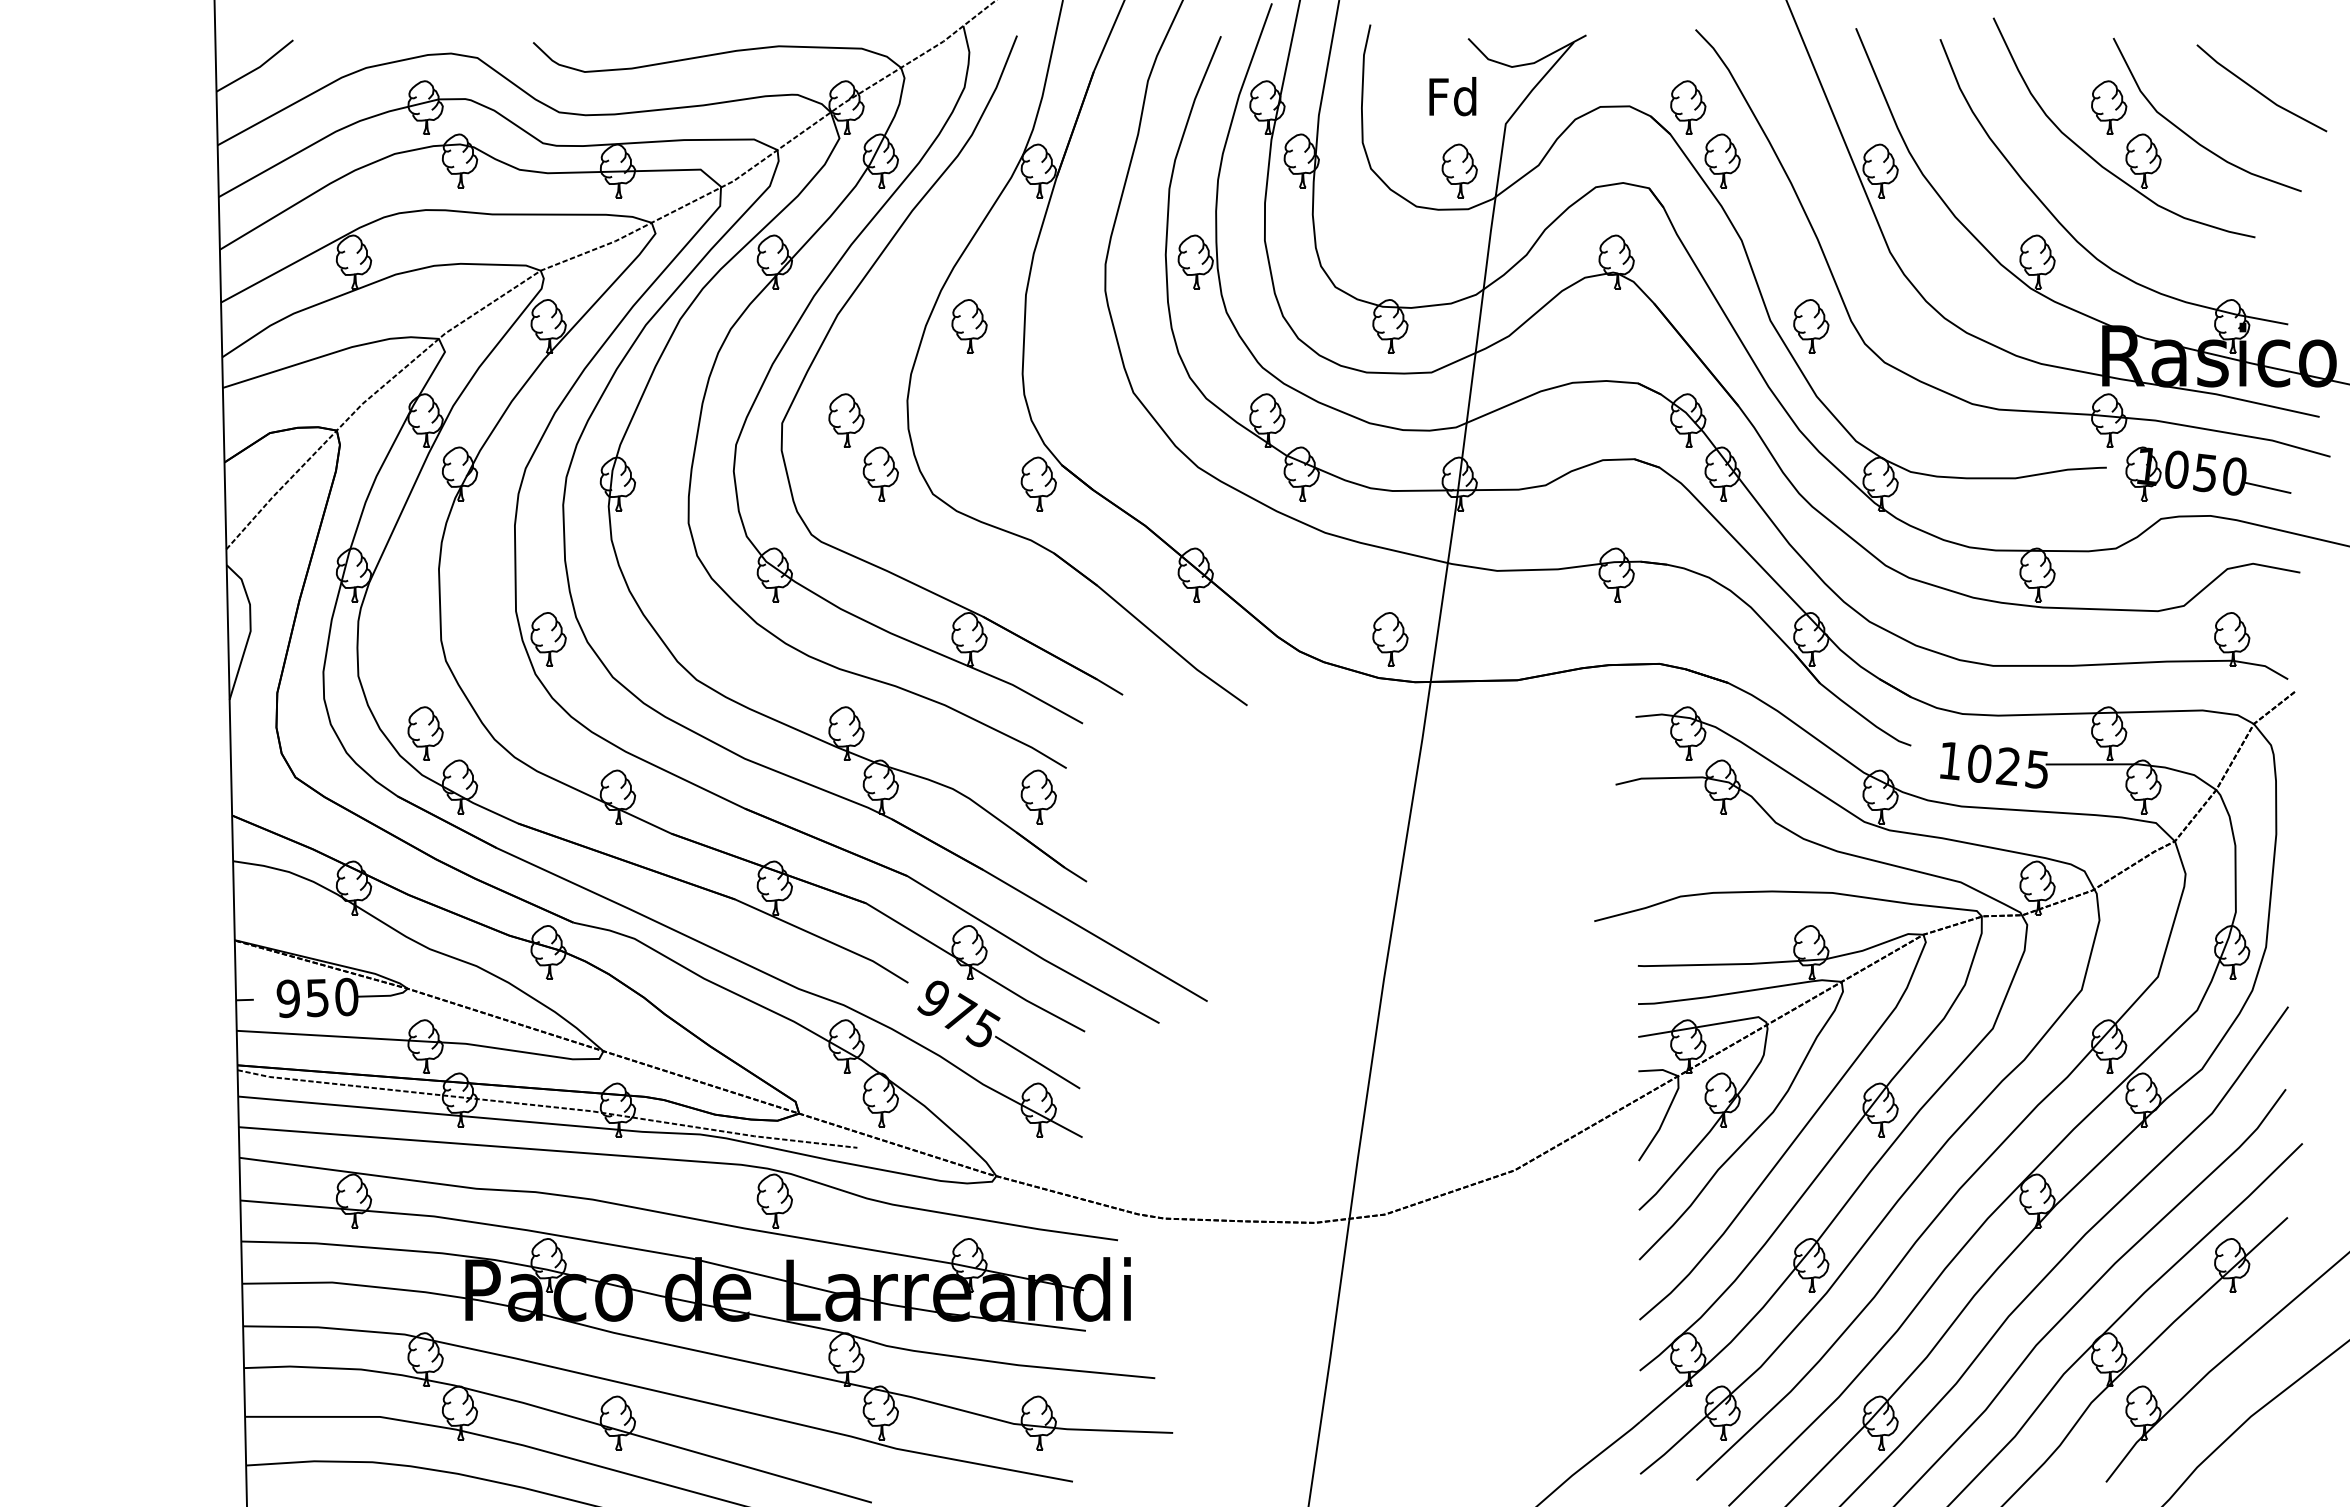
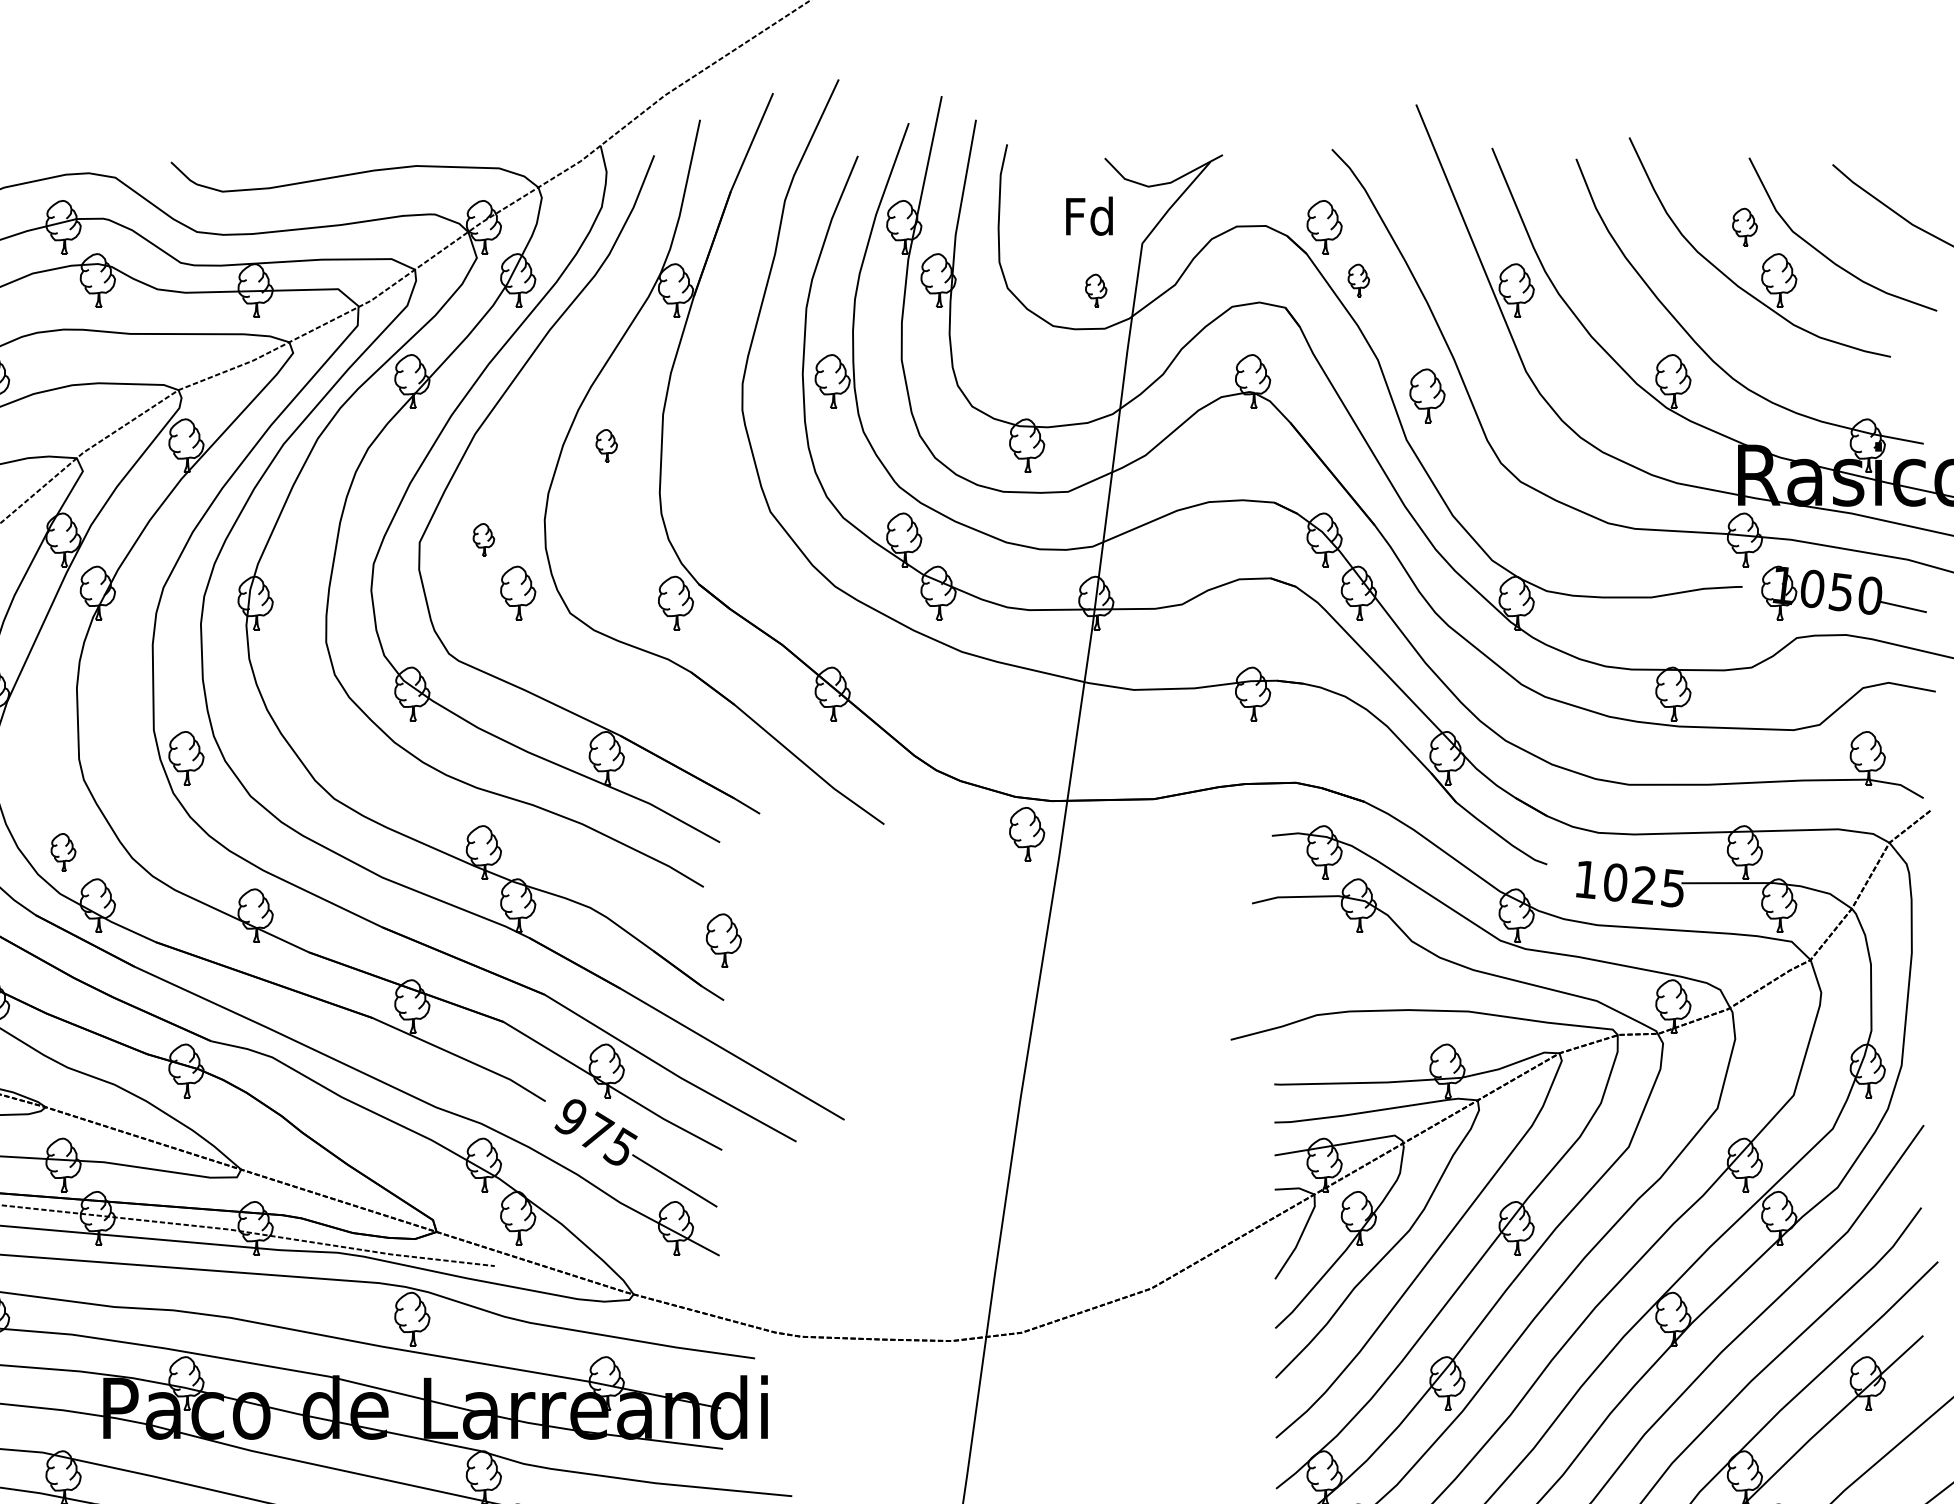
part: (2109, 107) -> (1745, 227), size x0.7
part: (1722, 160) -> (1358, 280), size x0.6
part: (1459, 170) -> (1096, 290), size x0.6
part: (969, 326) -> (606, 445), size x0.6
part: (1811, 326) -> (1427, 395), moved
part: (846, 420) -> (483, 539), size x0.6
part: (1390, 639) -> (1027, 834), moved
part: (425, 733) -> (63, 852), size x0.7
part: (1038, 796) -> (723, 940), moved

